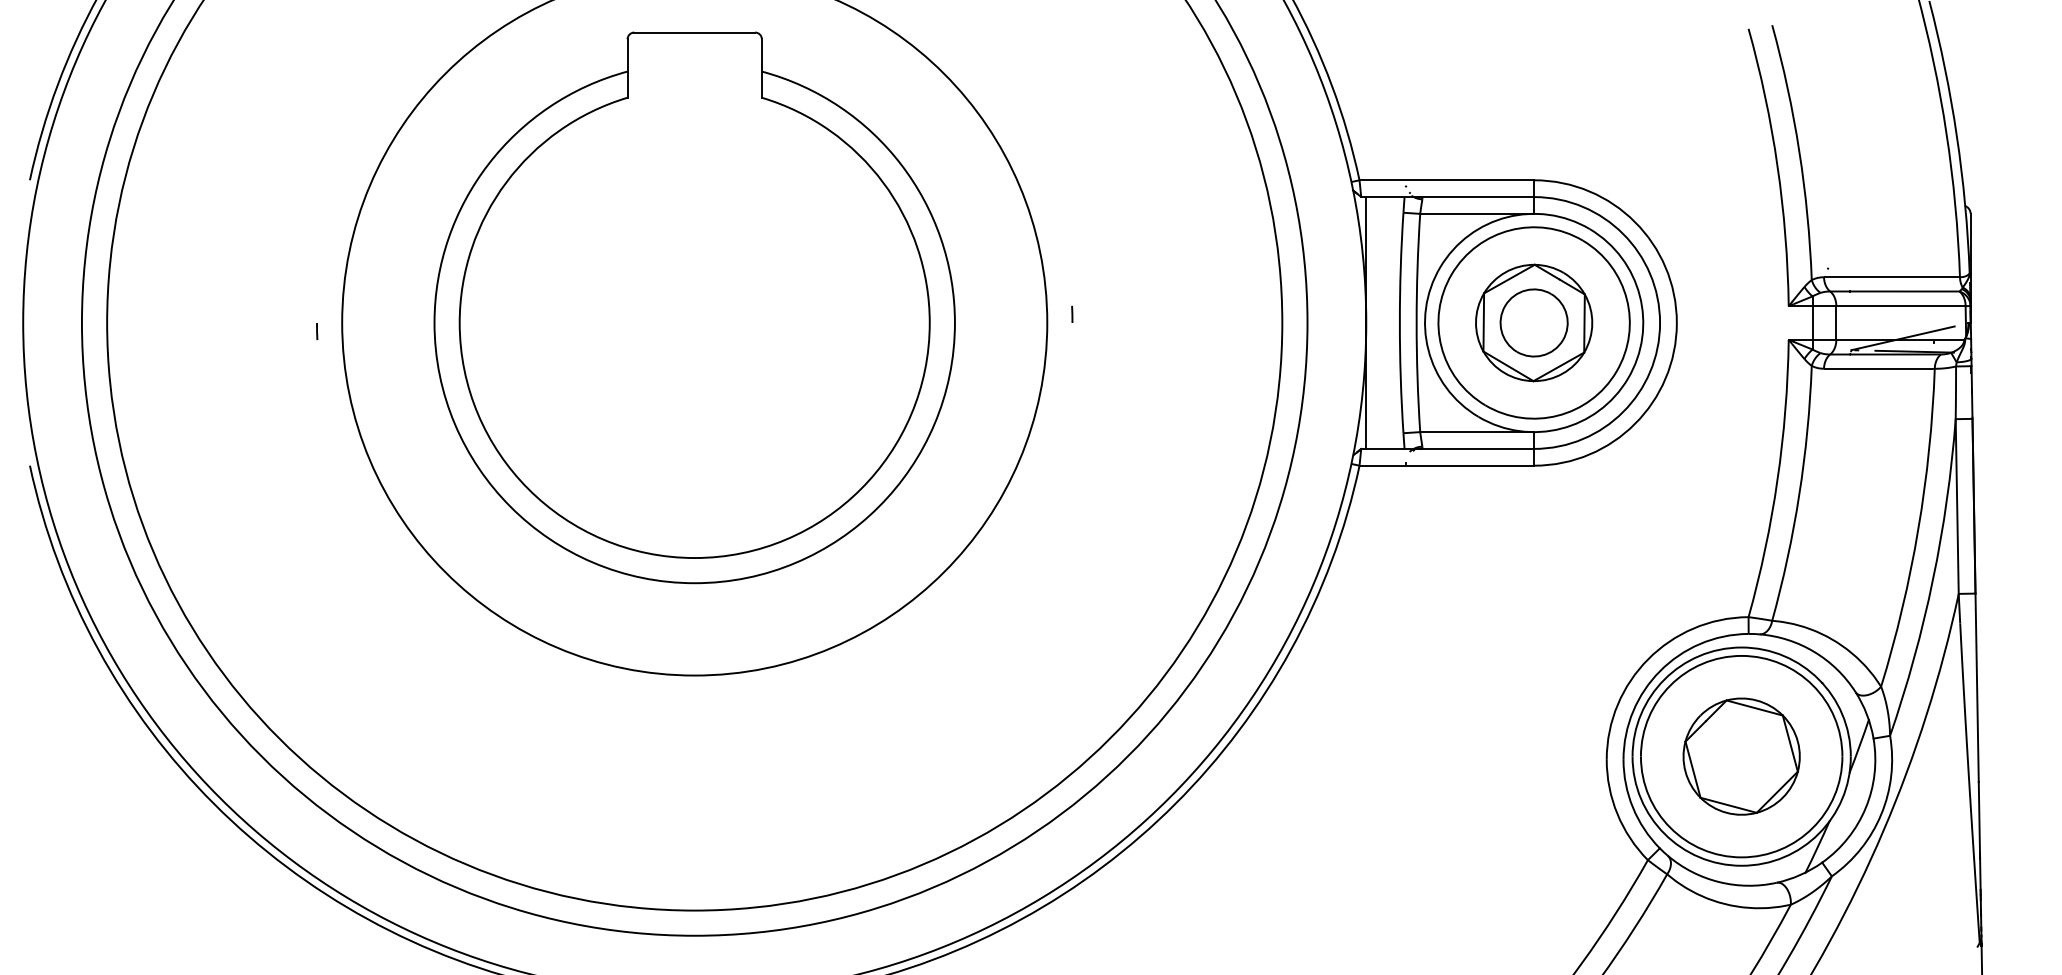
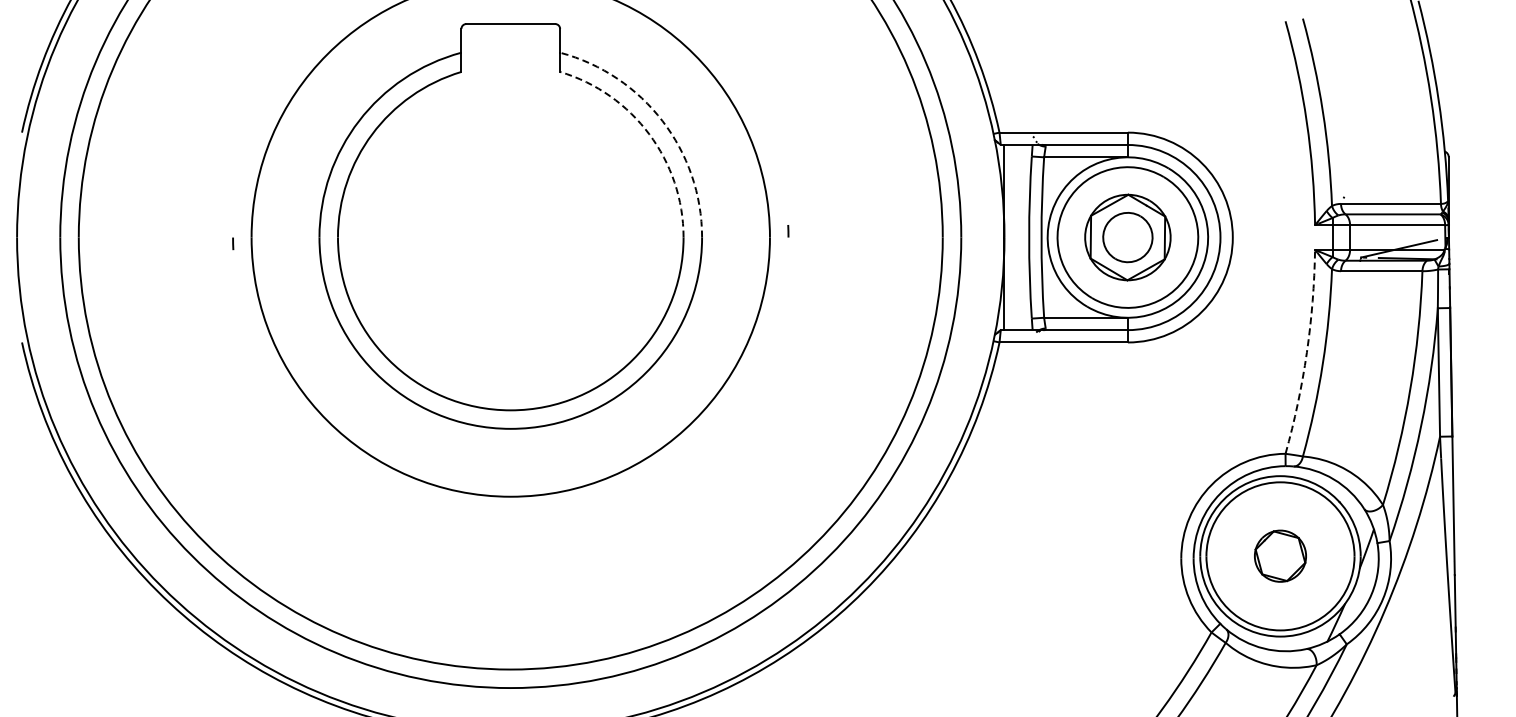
arc: (901, 165) -> (662, 121), solid -> dashed
arc: (883, 182) -> (649, 134), solid -> dashed
arc: (1777, 479) -> (1306, 352), solid -> dashed
part: (1741, 755) -> (1280, 555), size x0.6

